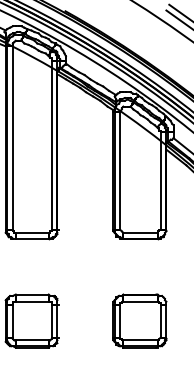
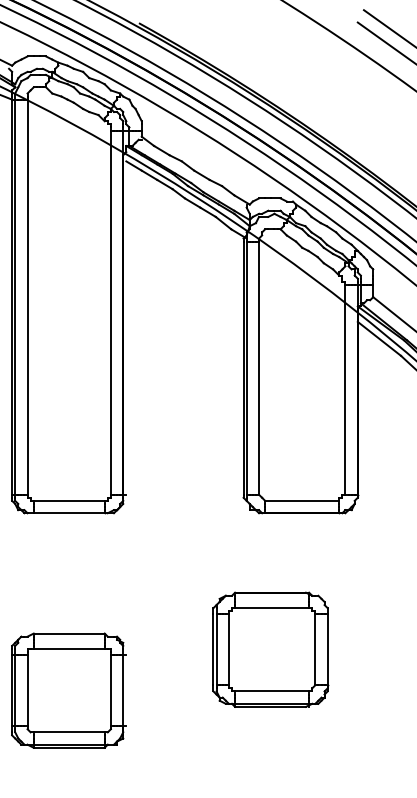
part: (139, 320) -> (269, 648), moved

